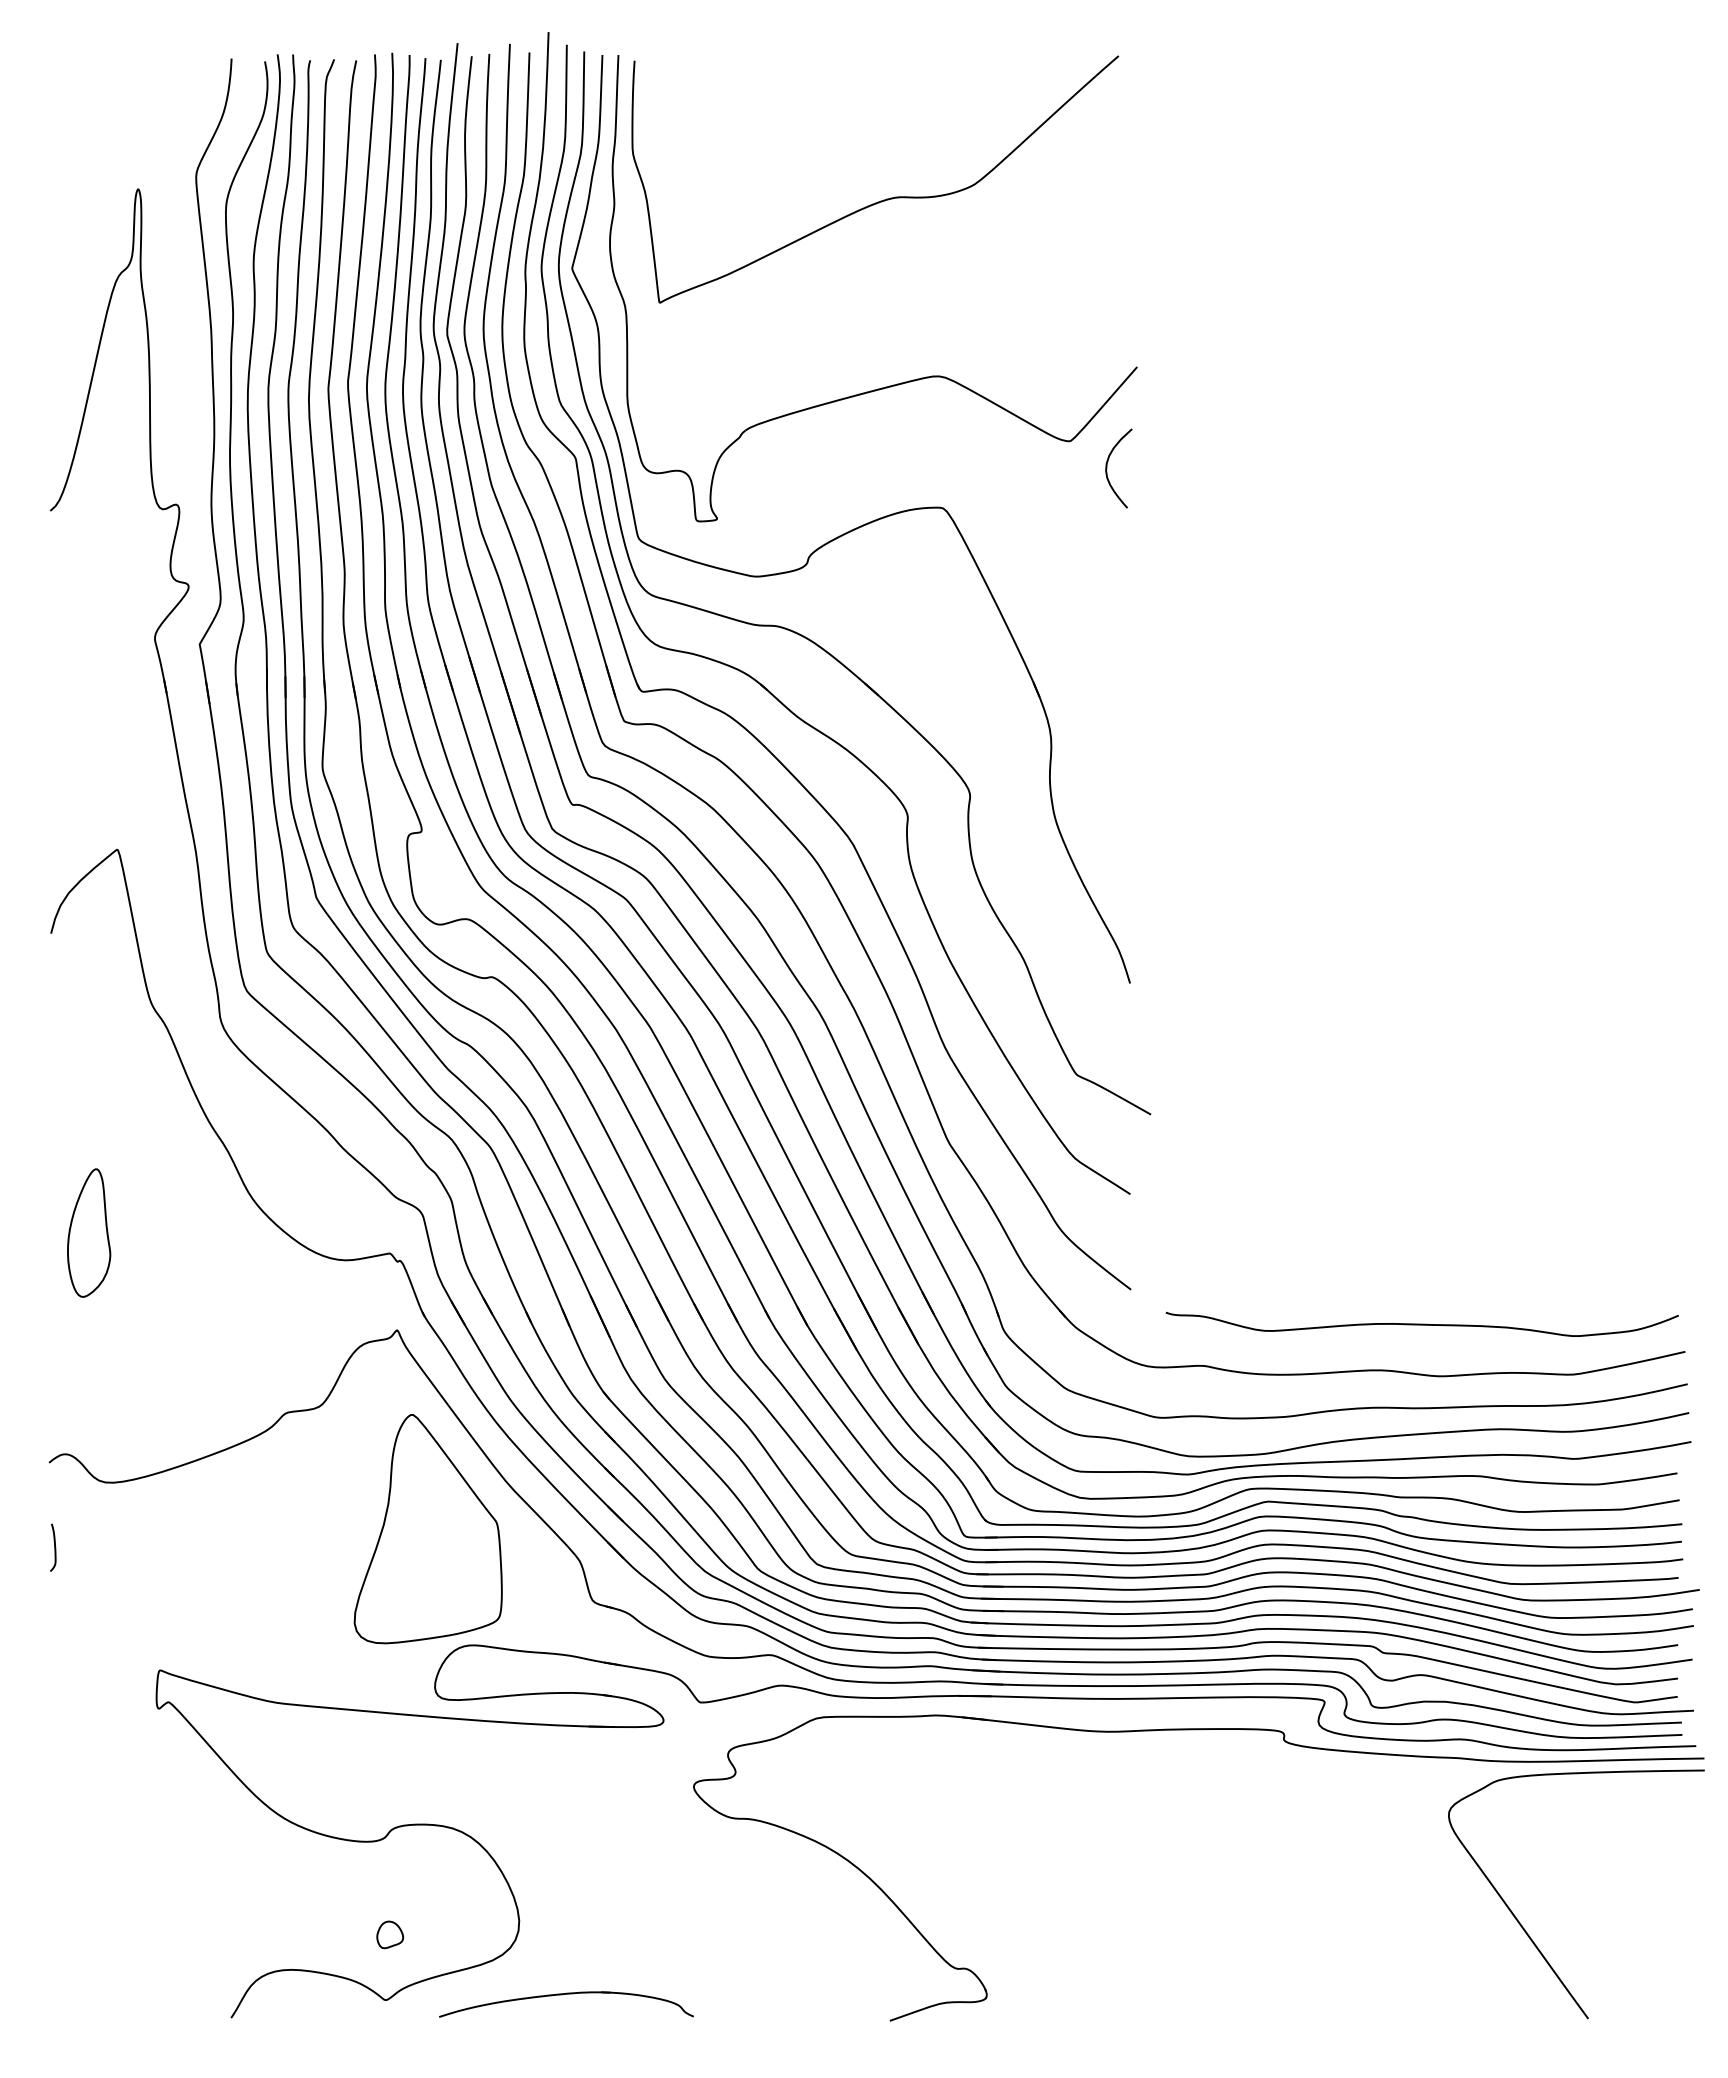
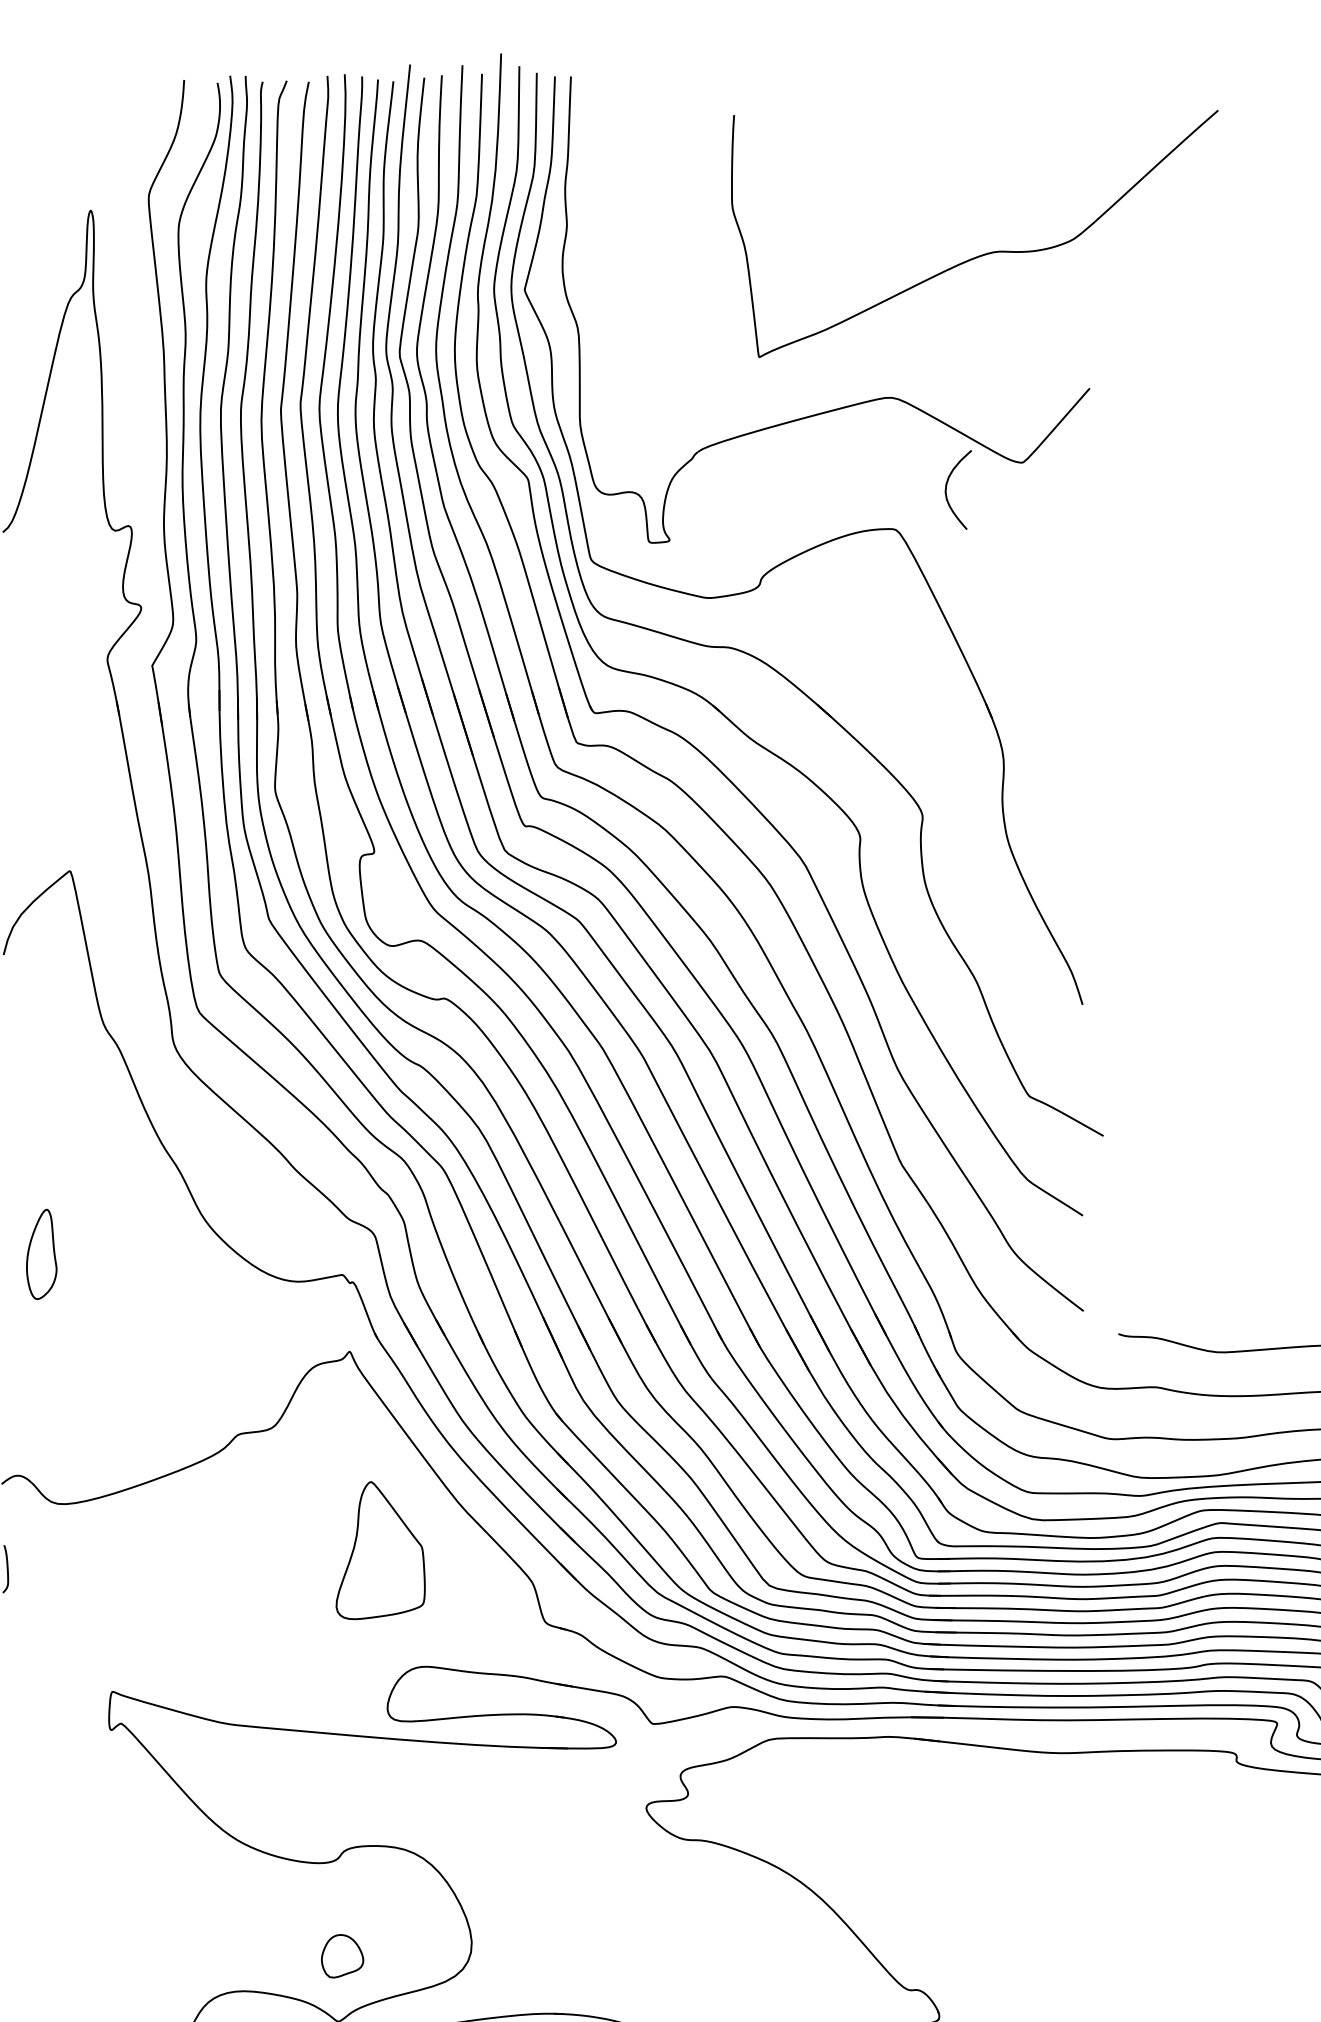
curve: (883, 199) -> (983, 253), moved
curve: (1107, 468) -> (947, 489), moved
part: (89, 1232) -> (42, 1253), size x0.7
part: (427, 1529) -> (380, 1550), size x0.6
part: (390, 1934) -> (343, 1955), size x1.6

